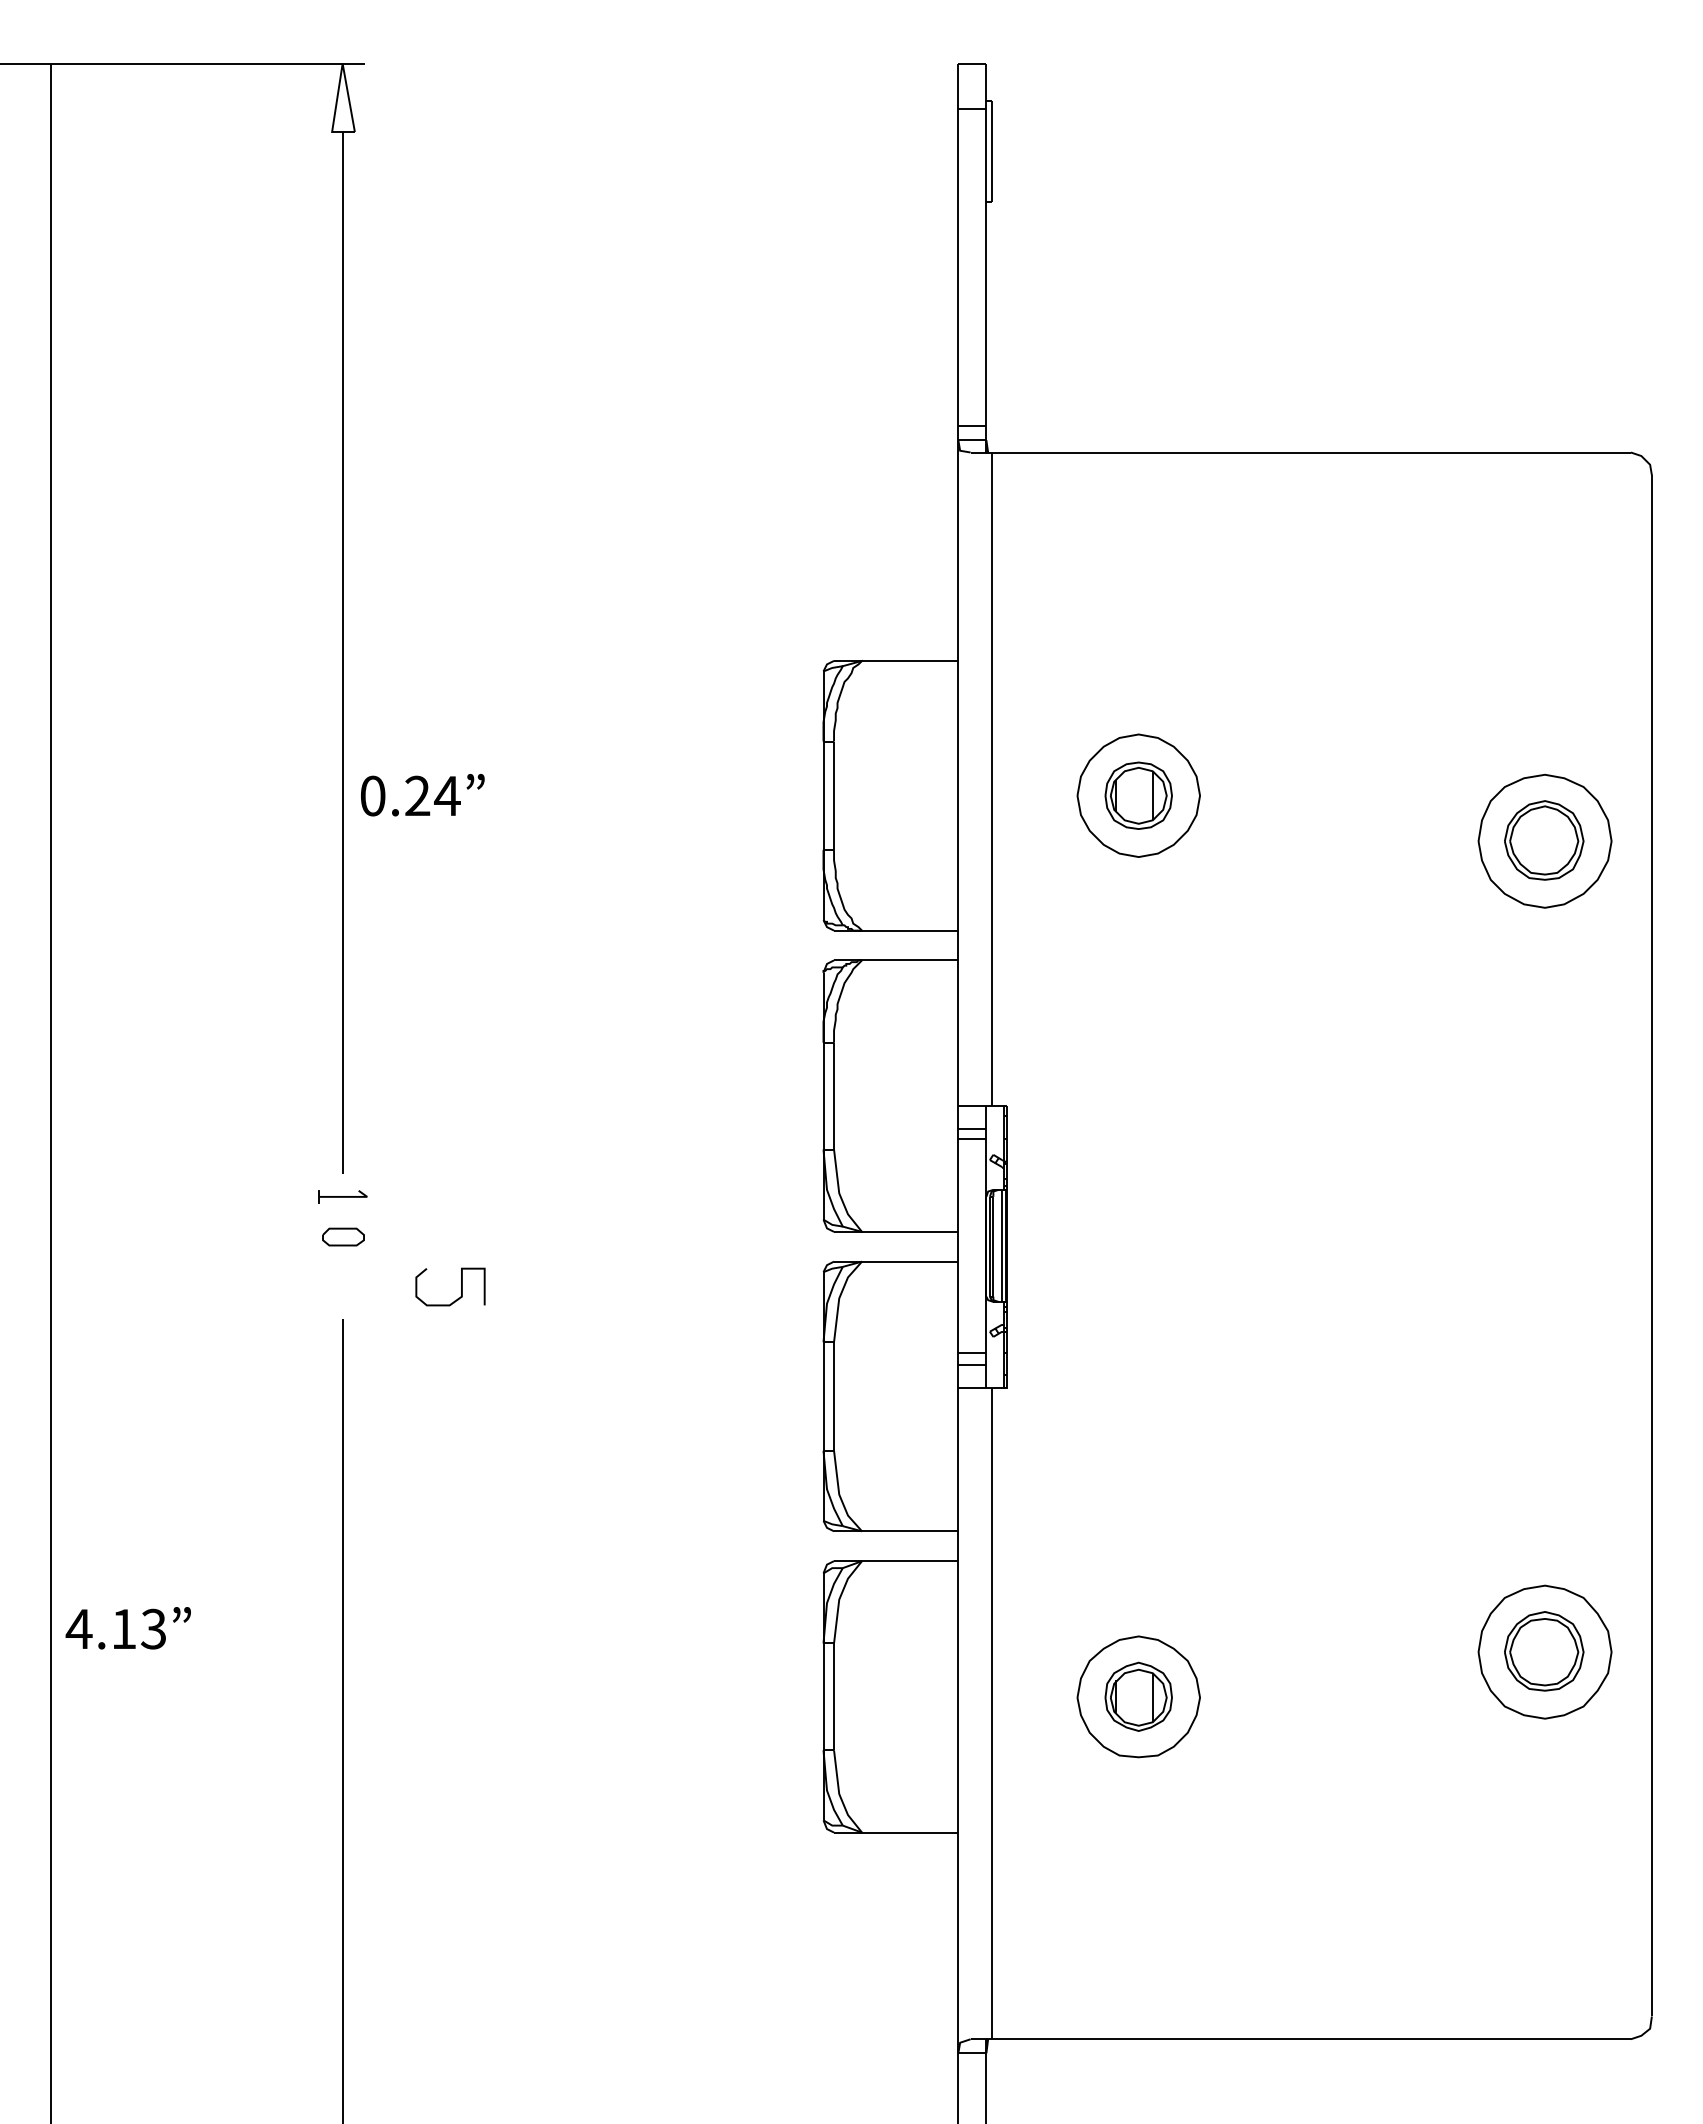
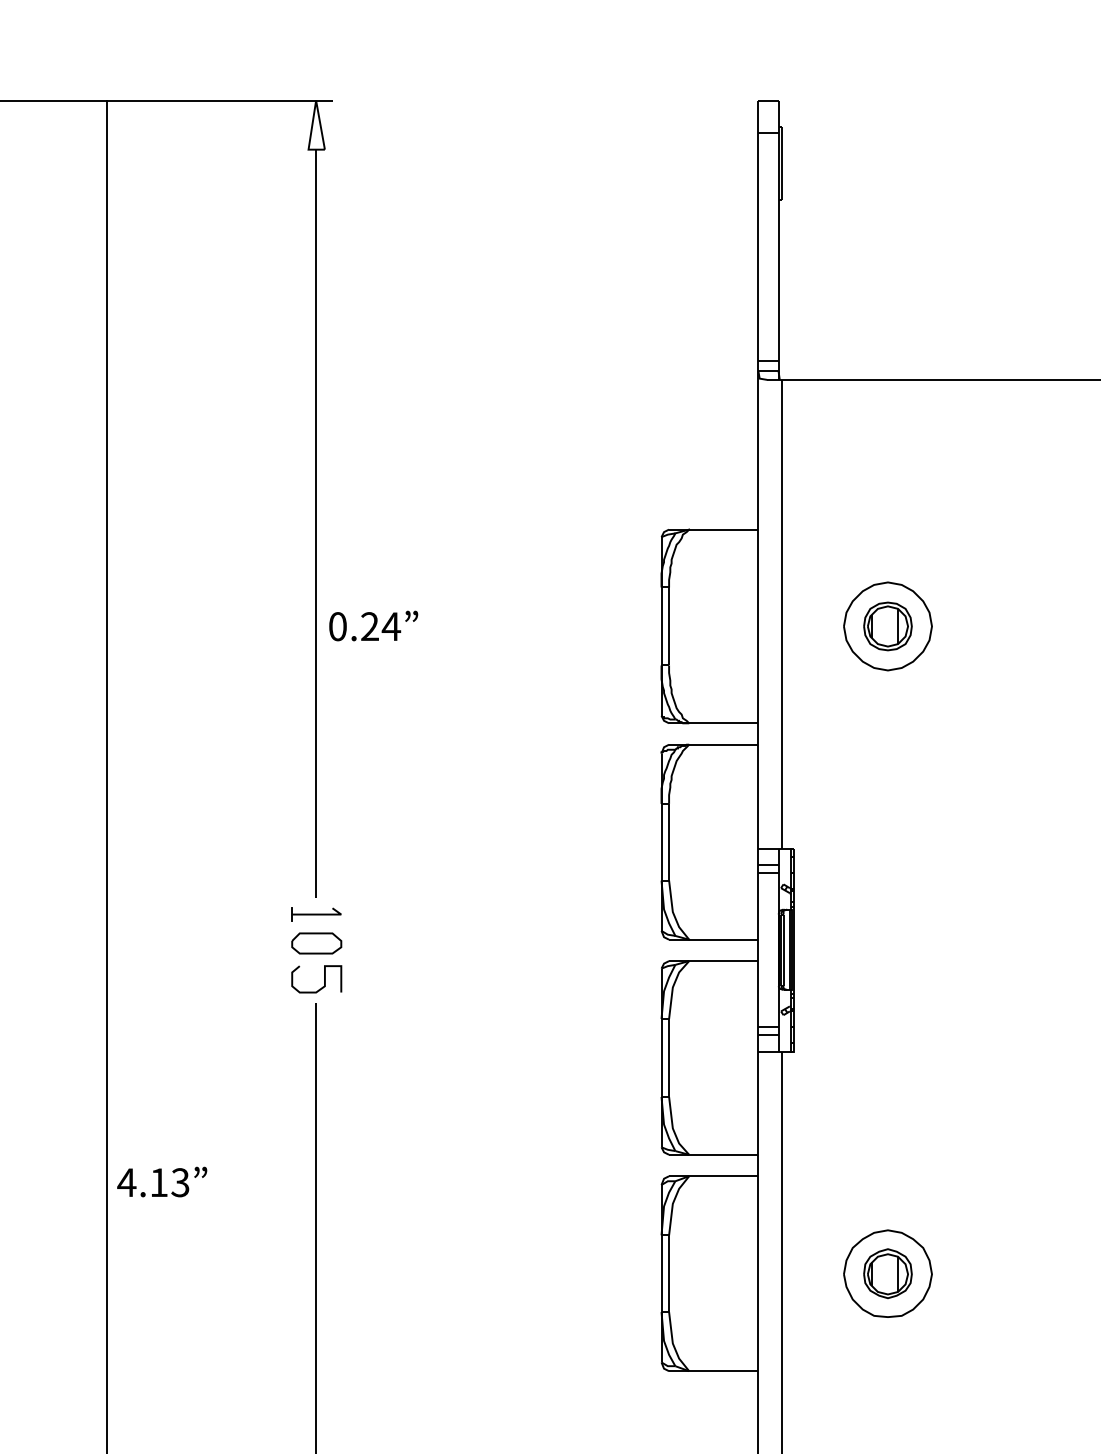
part: (342, 1196) -> (316, 914), size x1.43
part: (343, 1236) -> (316, 943), size x1.67
curve: (461, 1286) -> (324, 978), moved
text: (127, 1628) -> (161, 1182), moved

